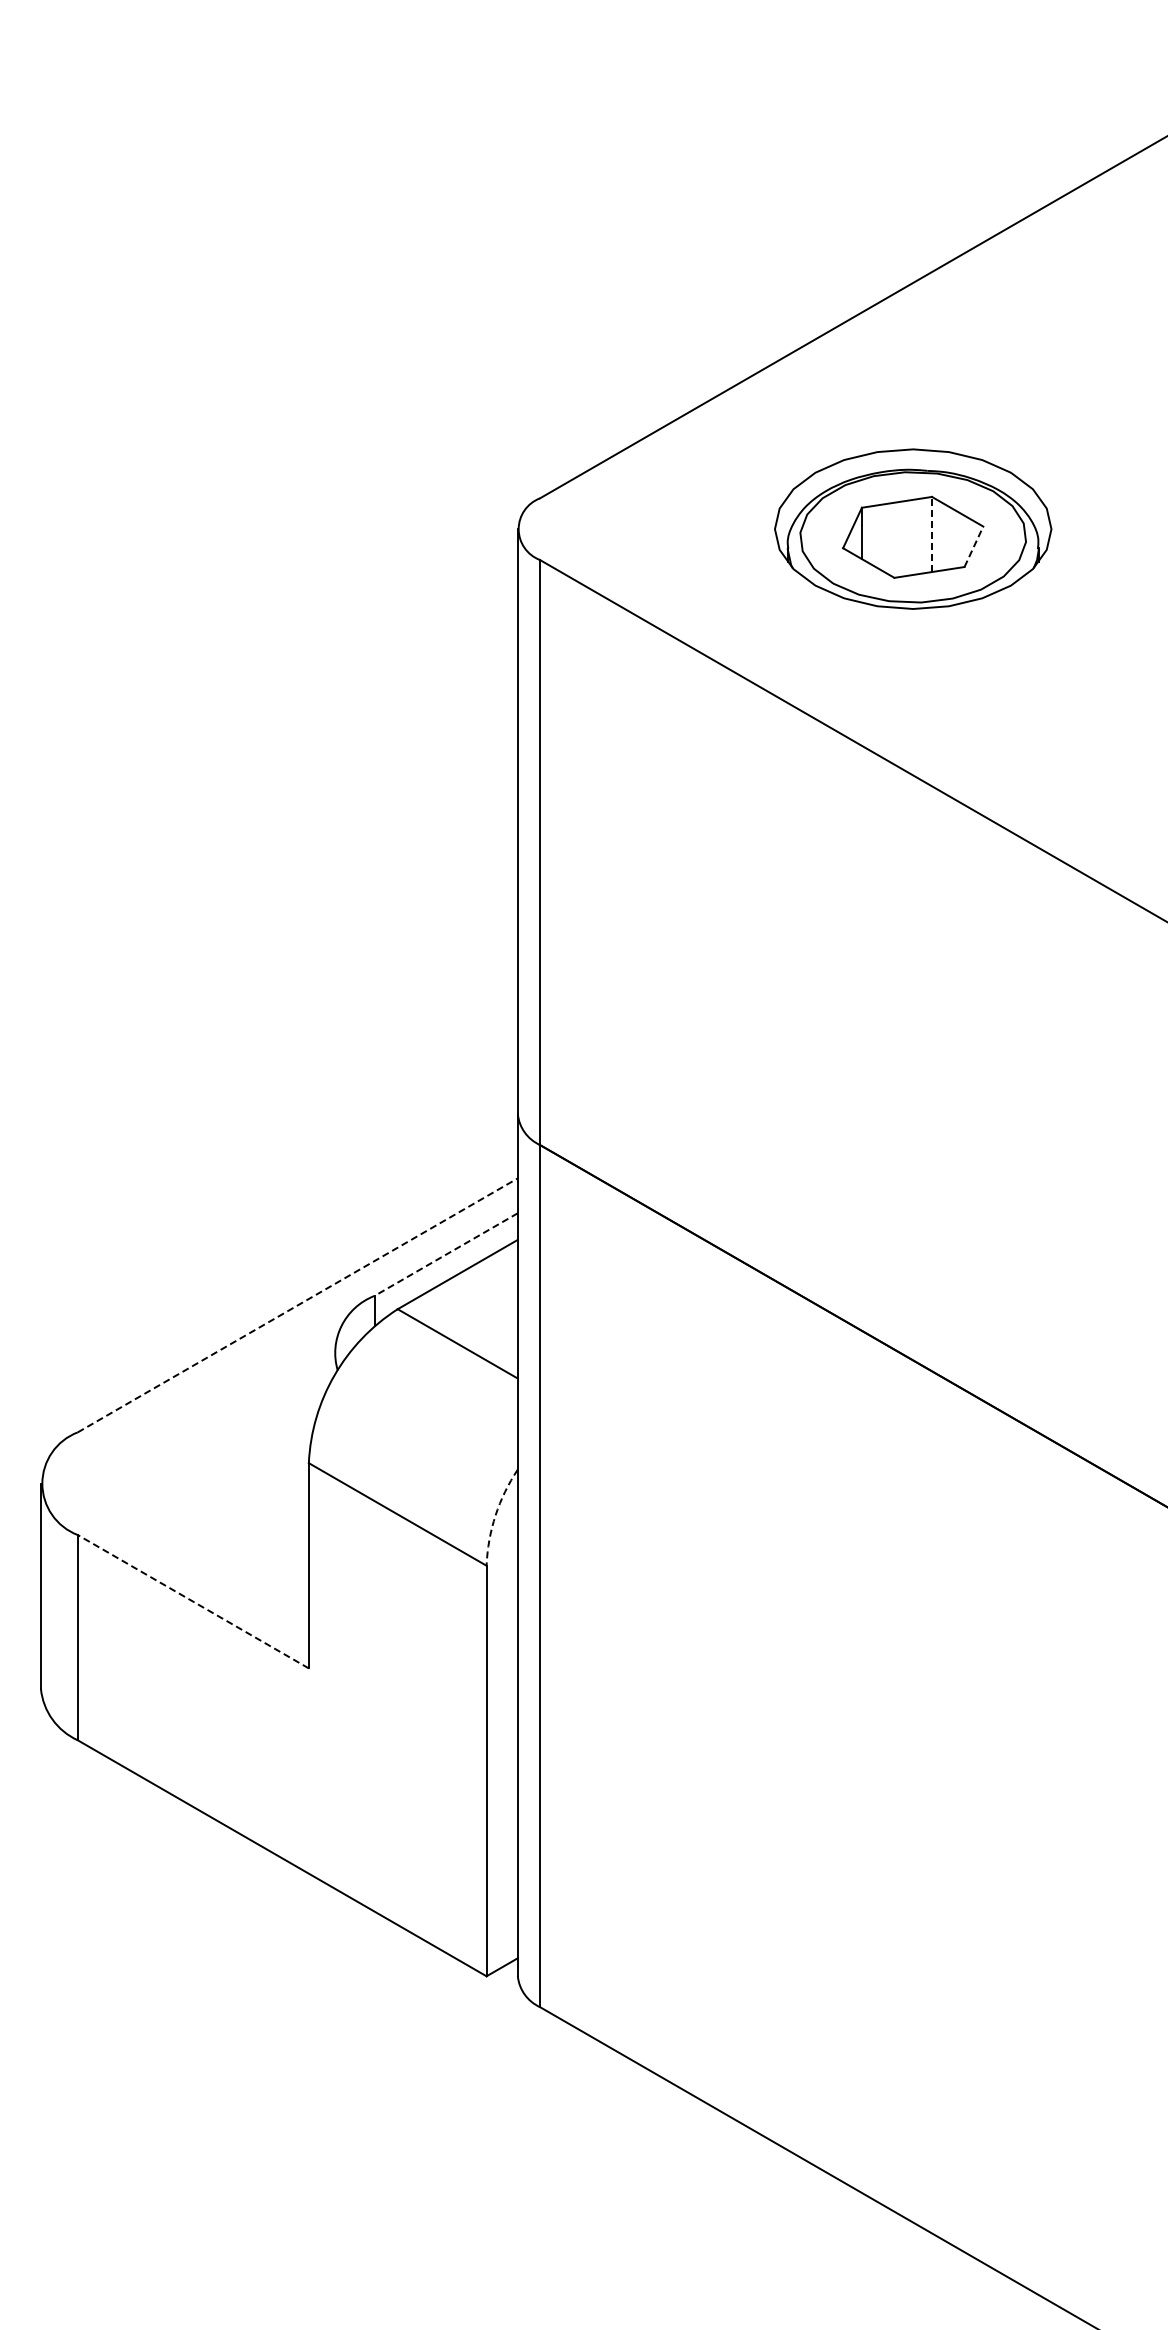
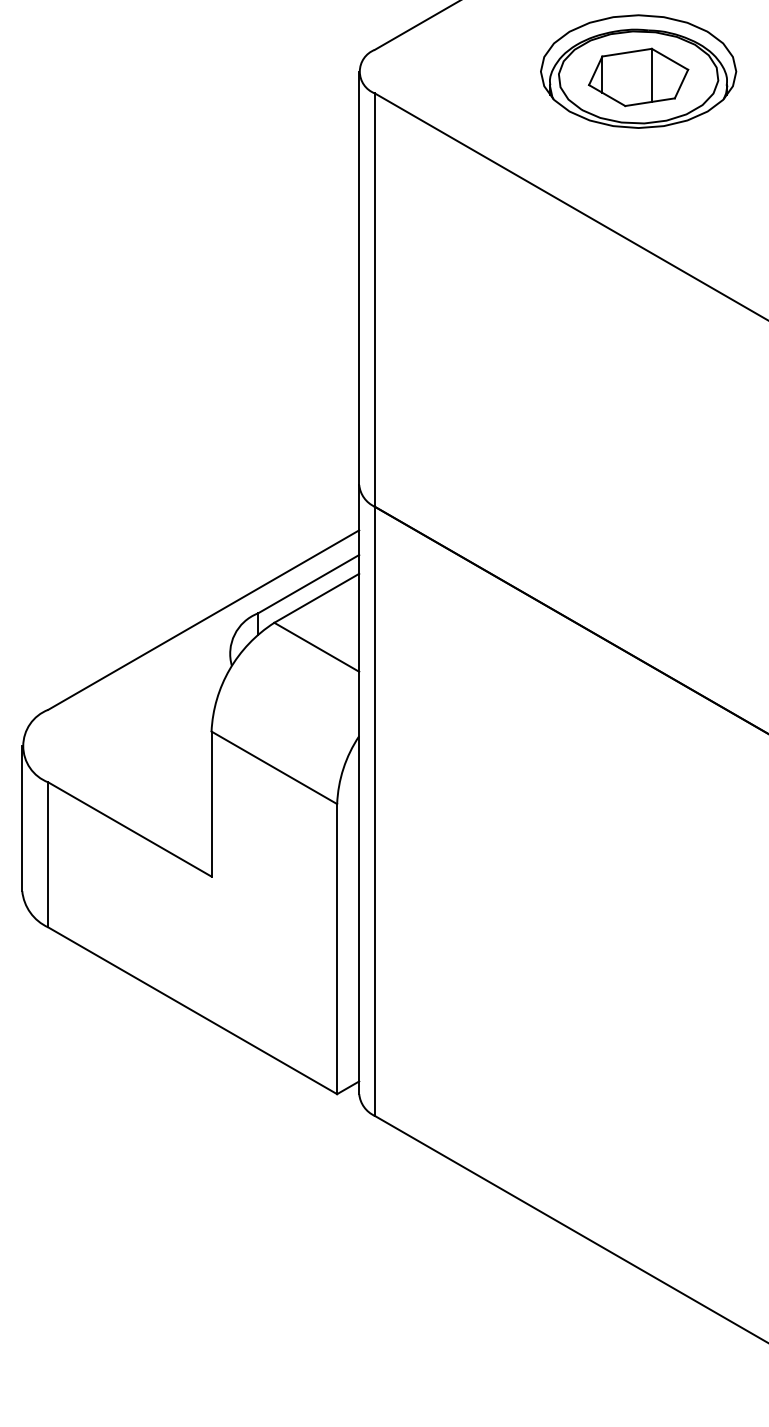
line: (932, 534) -> (652, 75), dashed -> solid
line: (974, 546) -> (681, 83), dashed -> solid
line: (446, 1254) -> (308, 584), dashed -> solid
line: (298, 1305) -> (204, 620), dashed -> solid
arc: (495, 1515) -> (343, 768), dashed -> solid
line: (192, 1601) -> (129, 829), dashed -> solid

